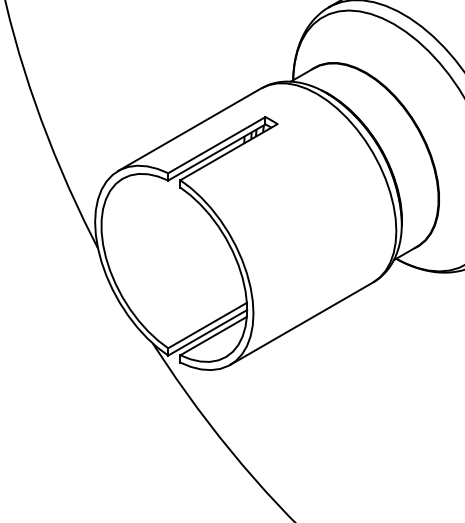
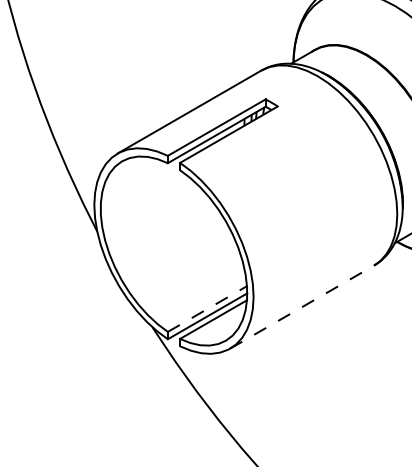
line: (302, 323) -> (302, 306), solid -> dashed
line: (208, 325) -> (208, 308), solid -> dashed

